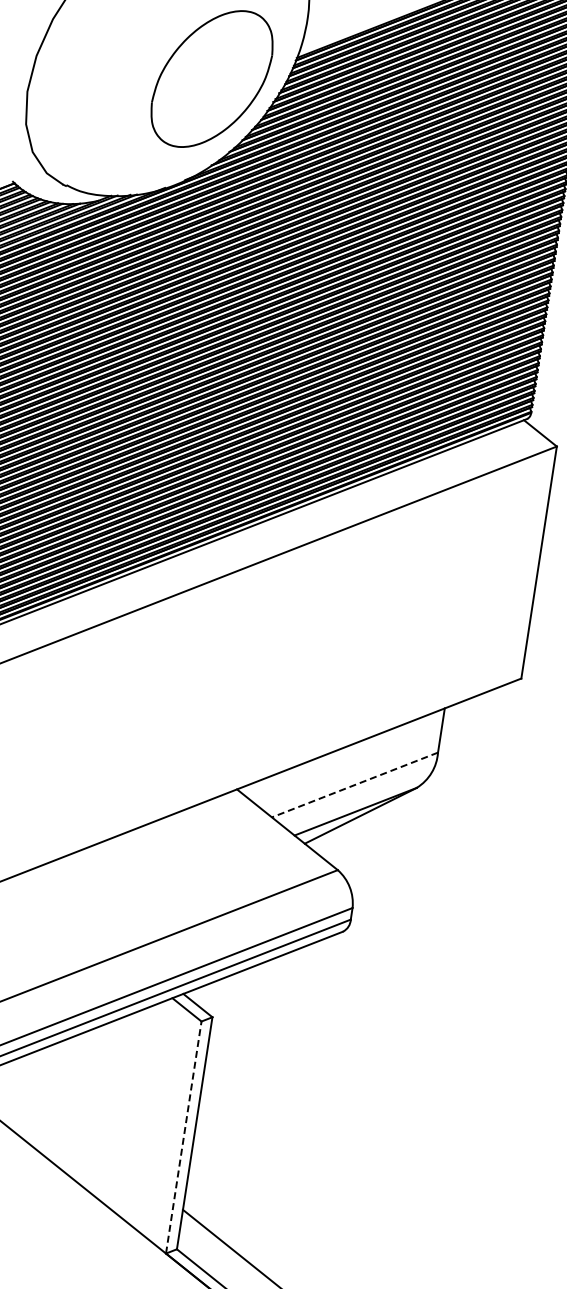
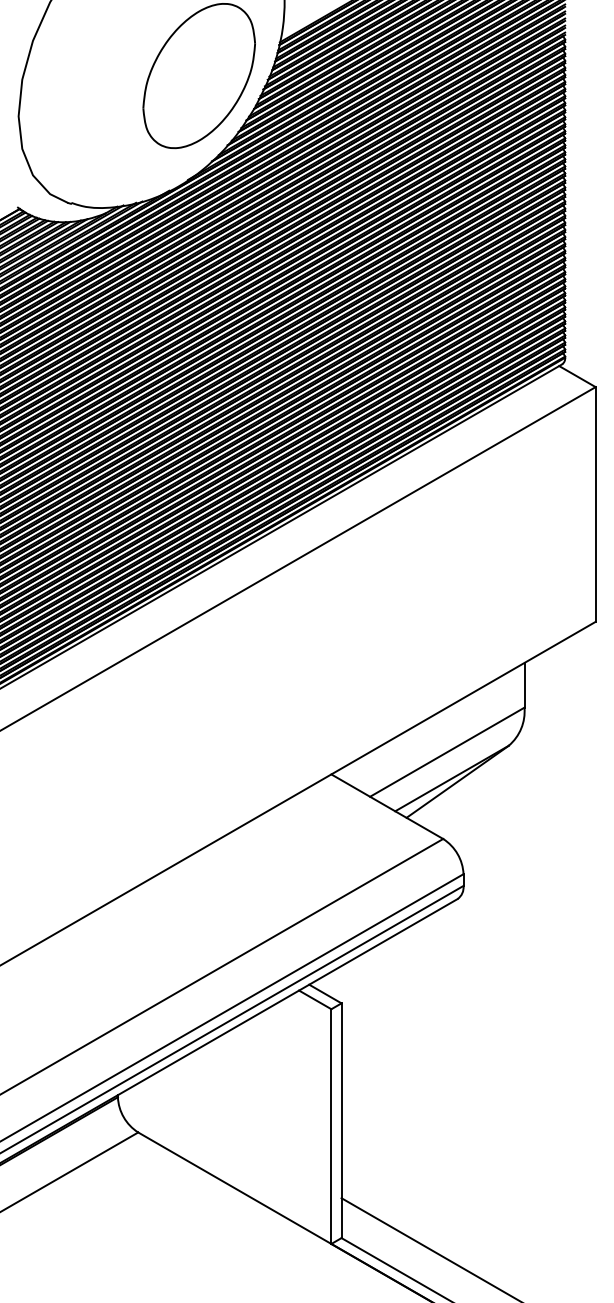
line: (354, 785) -> (446, 752), dashed -> solid
line: (183, 1137) -> (331, 1126), dashed -> solid

